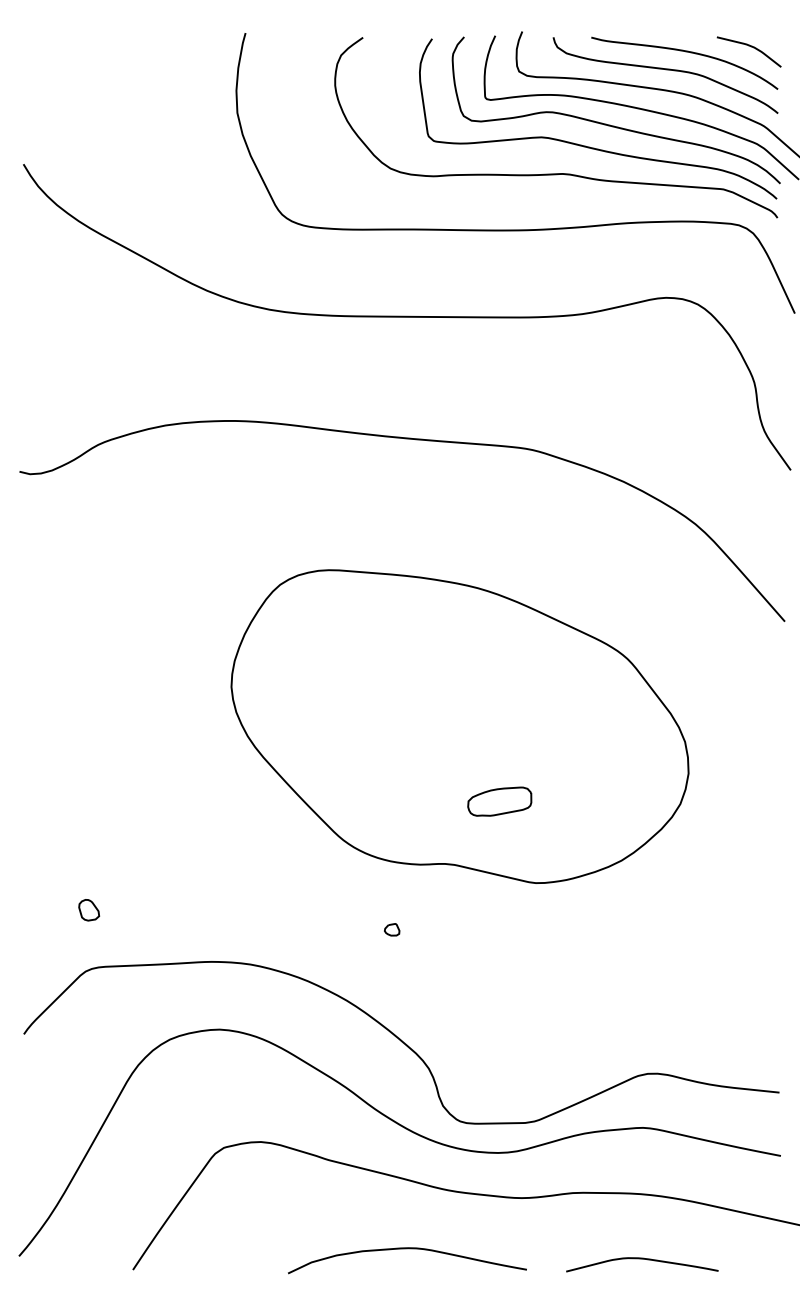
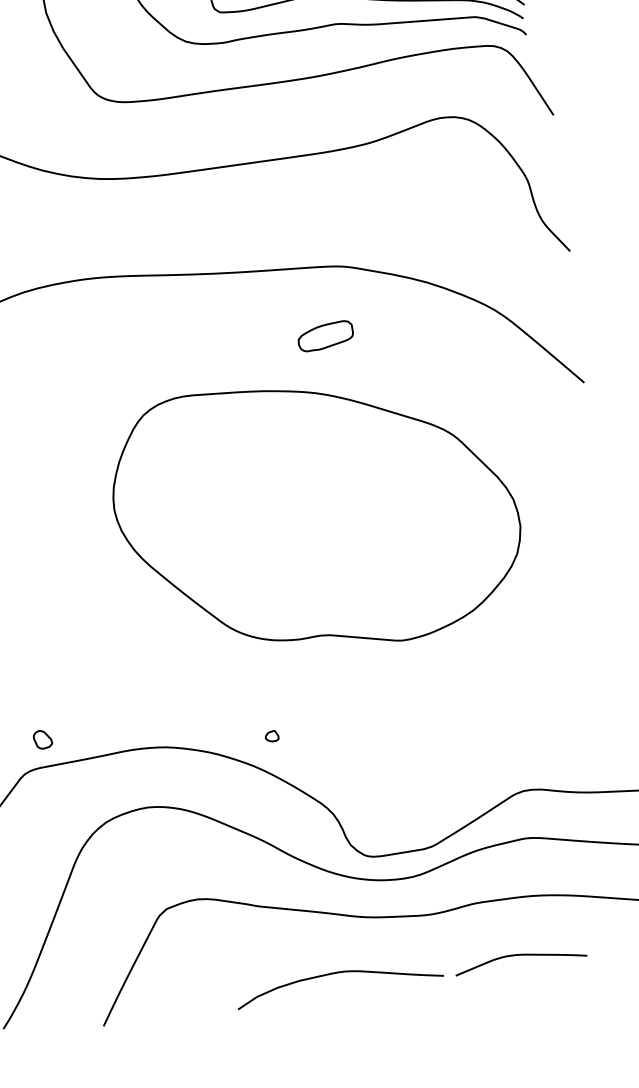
part: (499, 801) -> (325, 336), moved
part: (89, 910) -> (43, 739), moved
part: (392, 929) -> (272, 736), moved
curve: (642, 1259) -> (520, 955), moved

